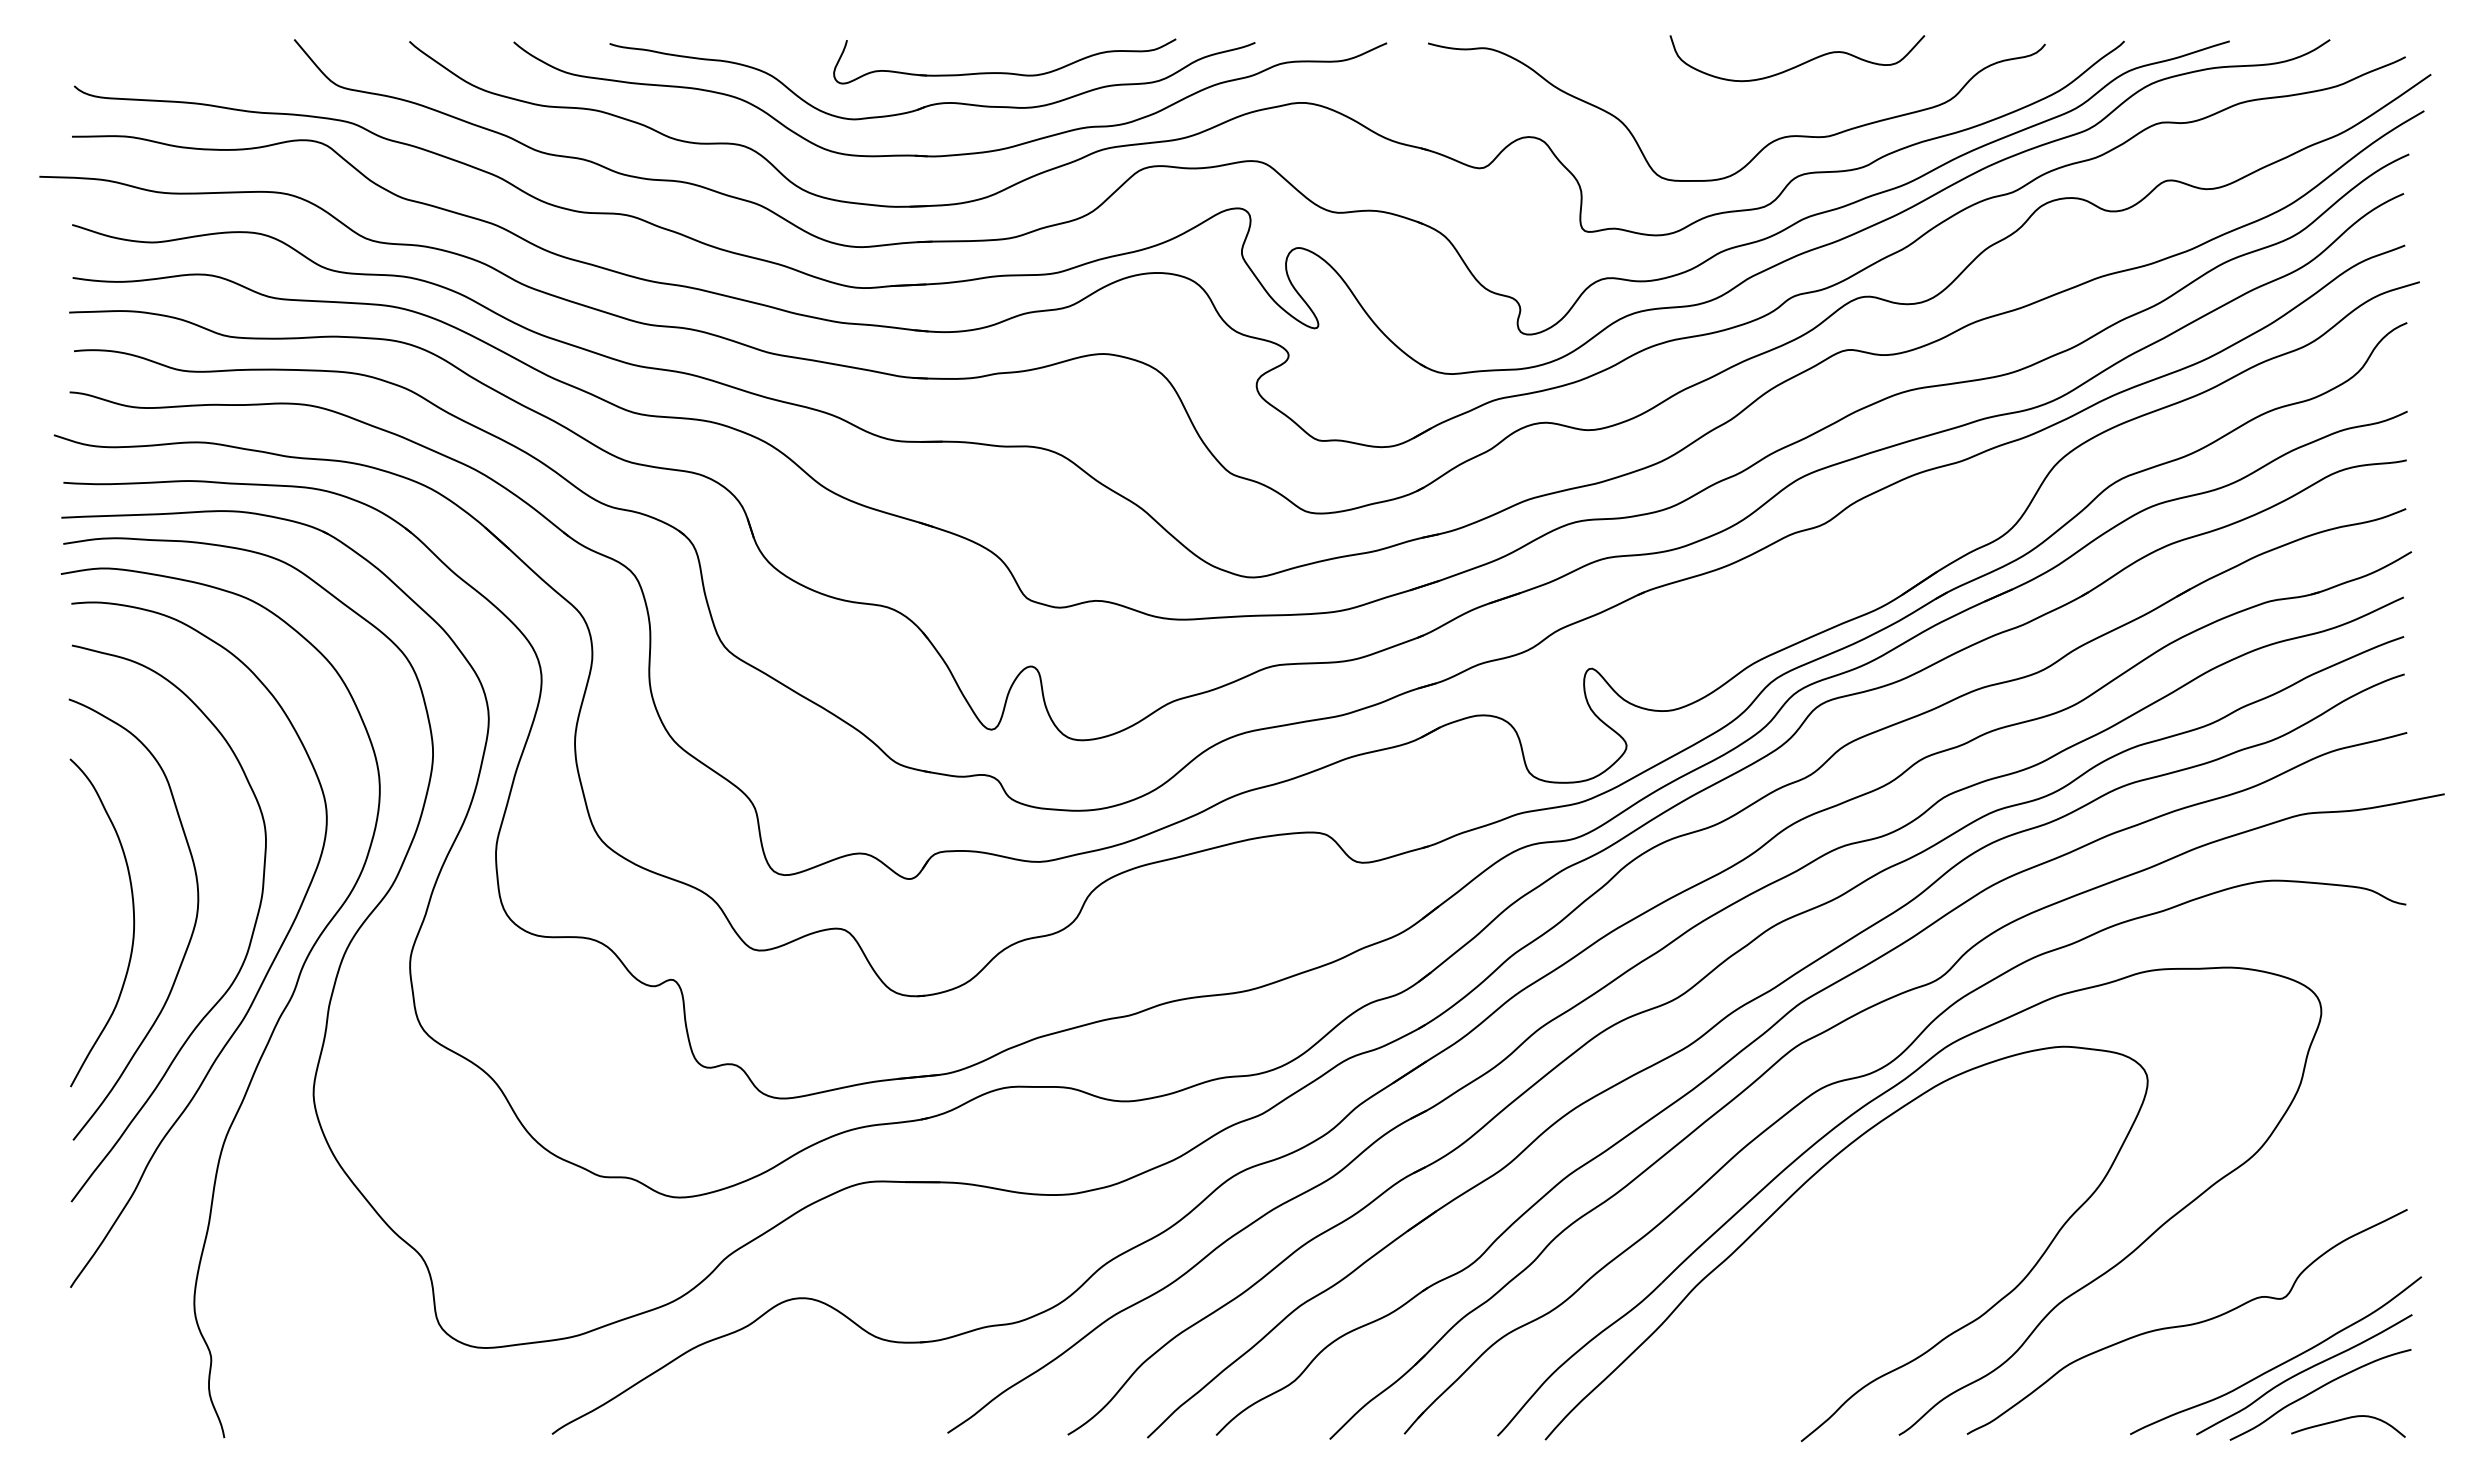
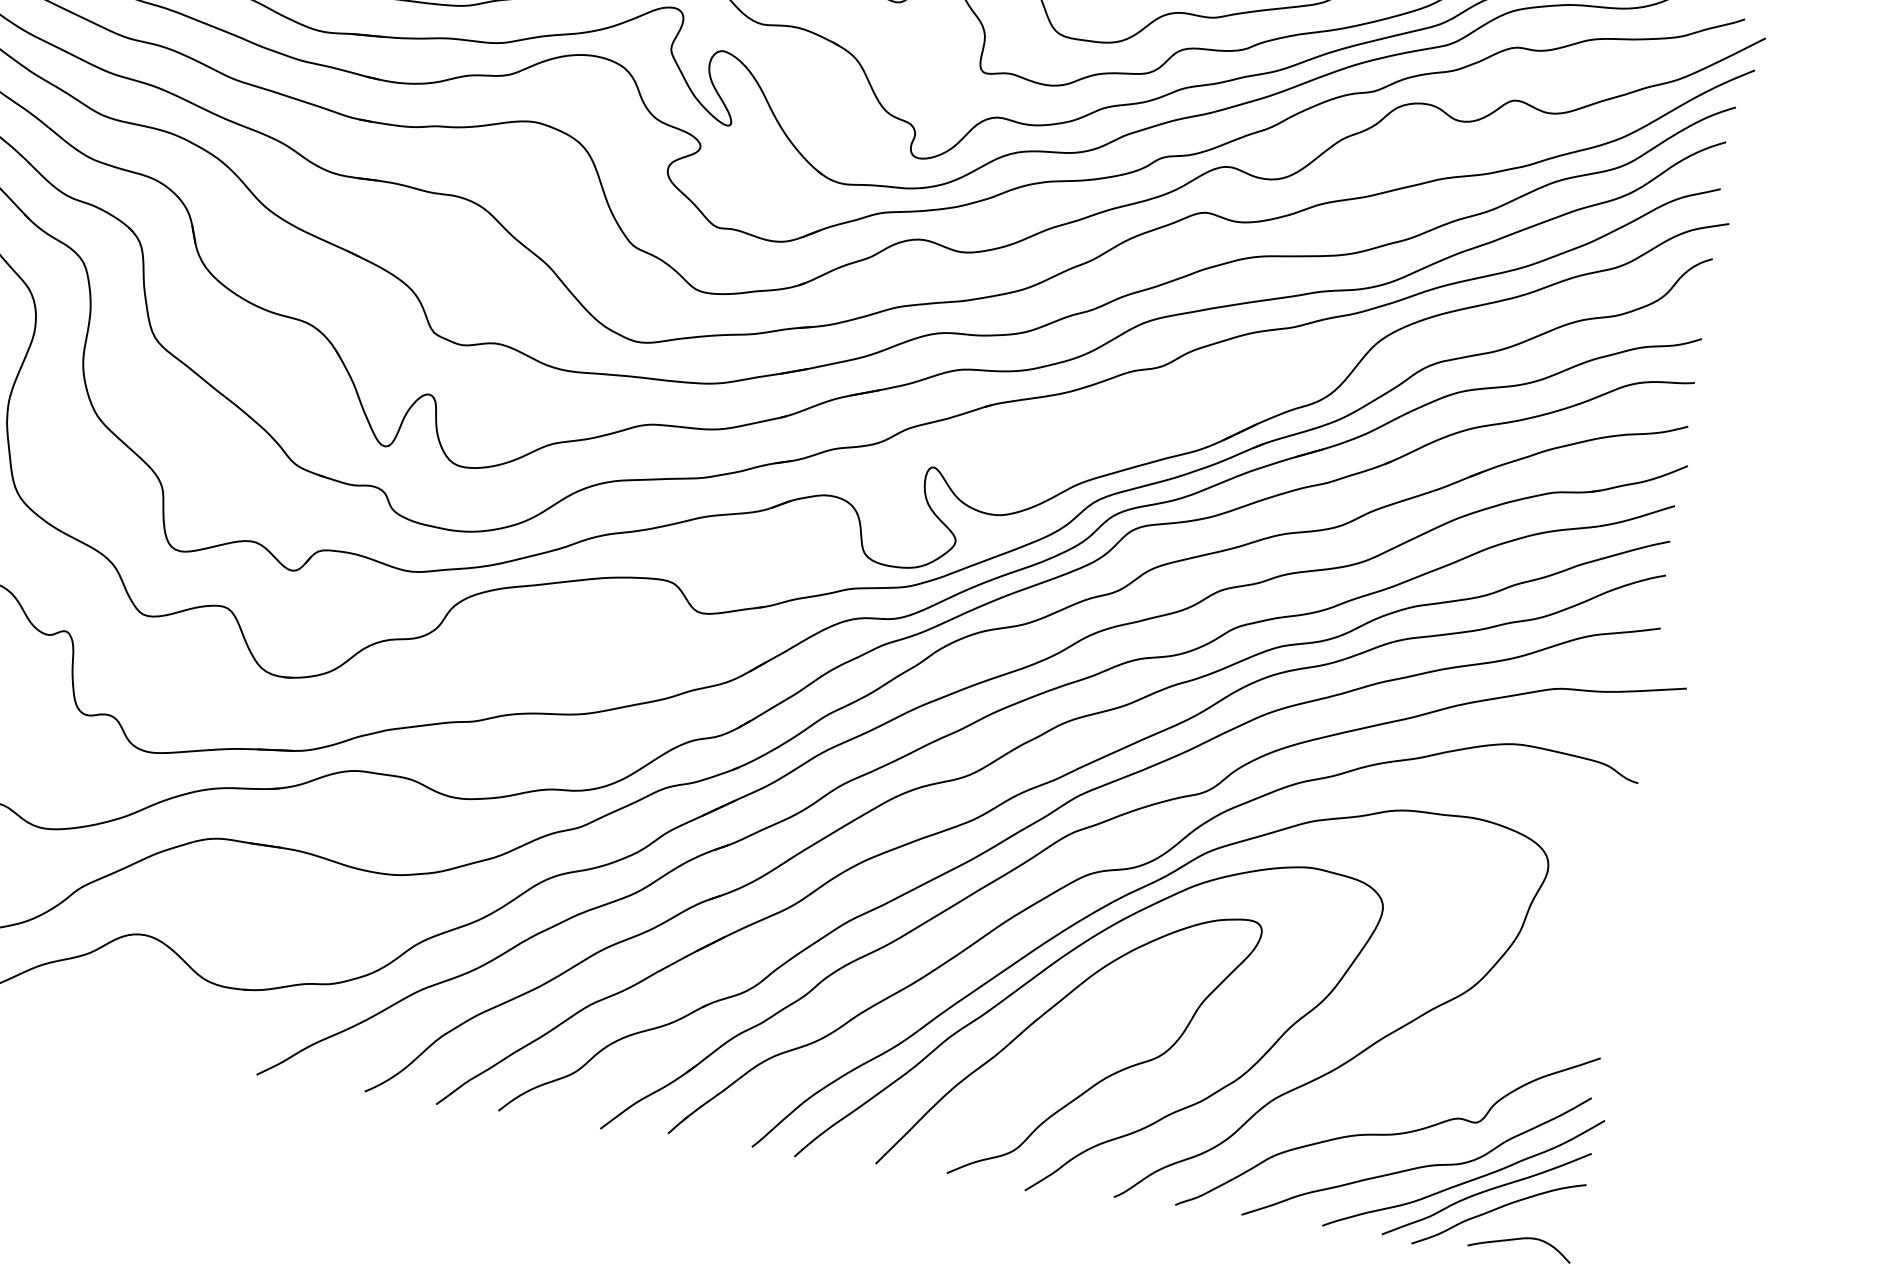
curve: (1798, 1244) -> (1047, 1012), added
curve: (2225, 1355) -> (1418, 1166), added

